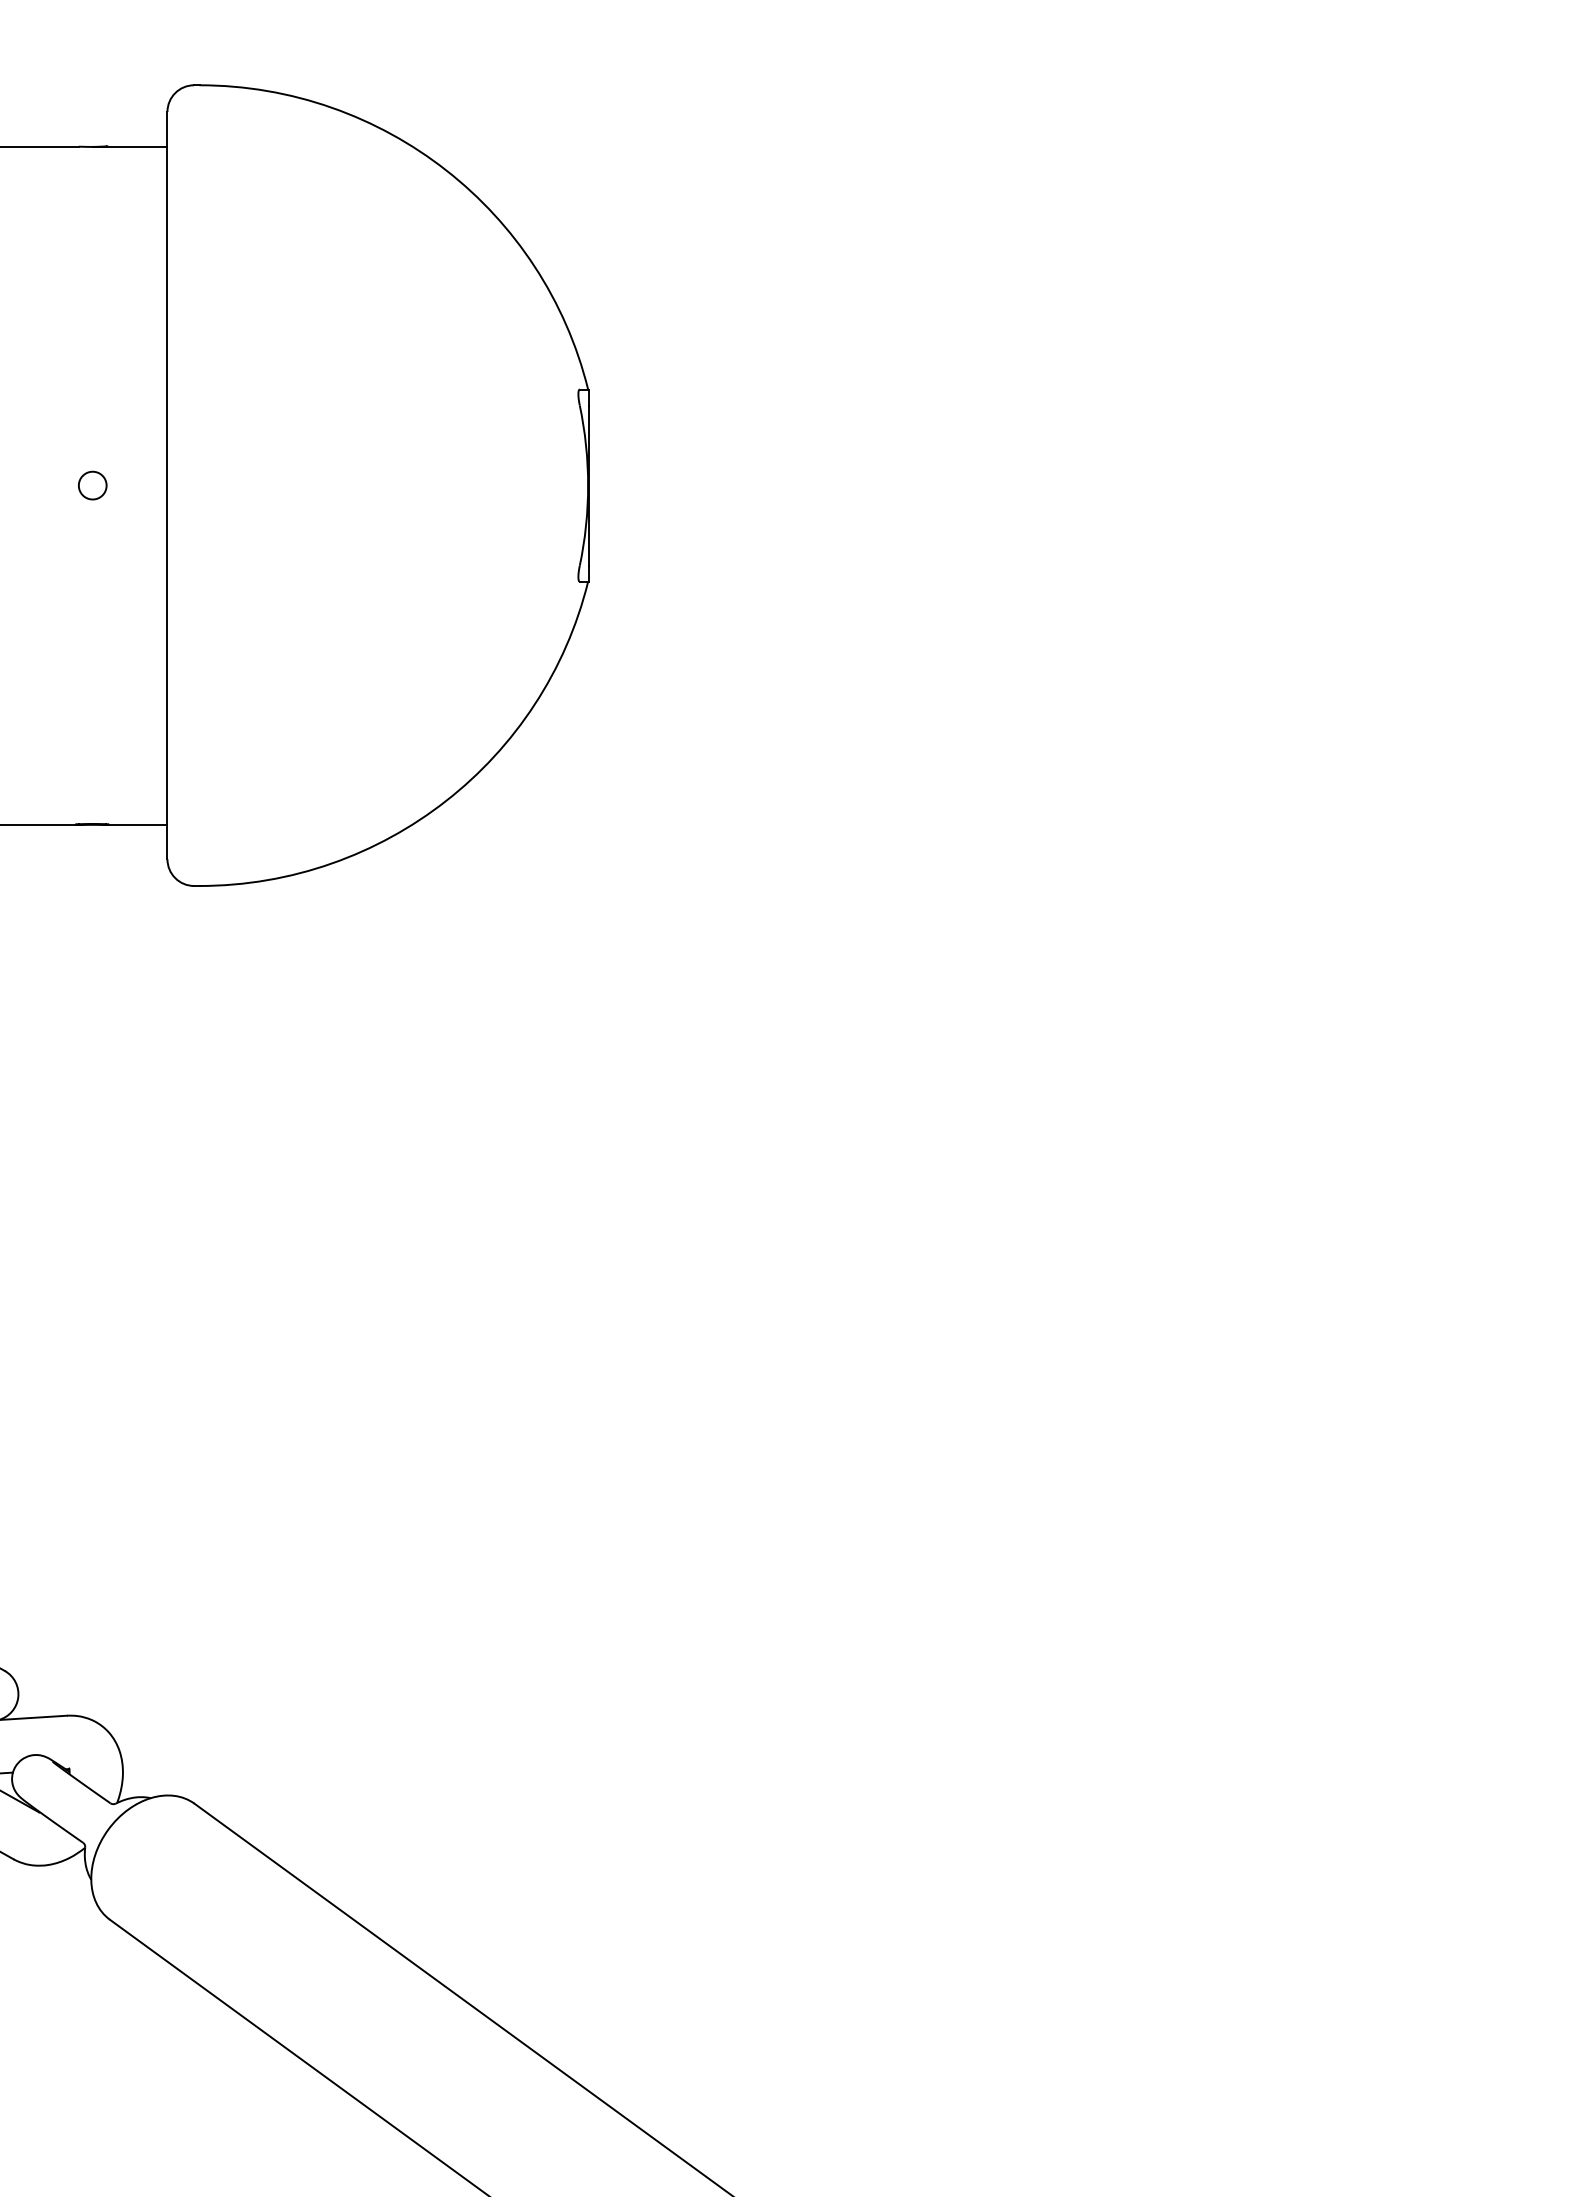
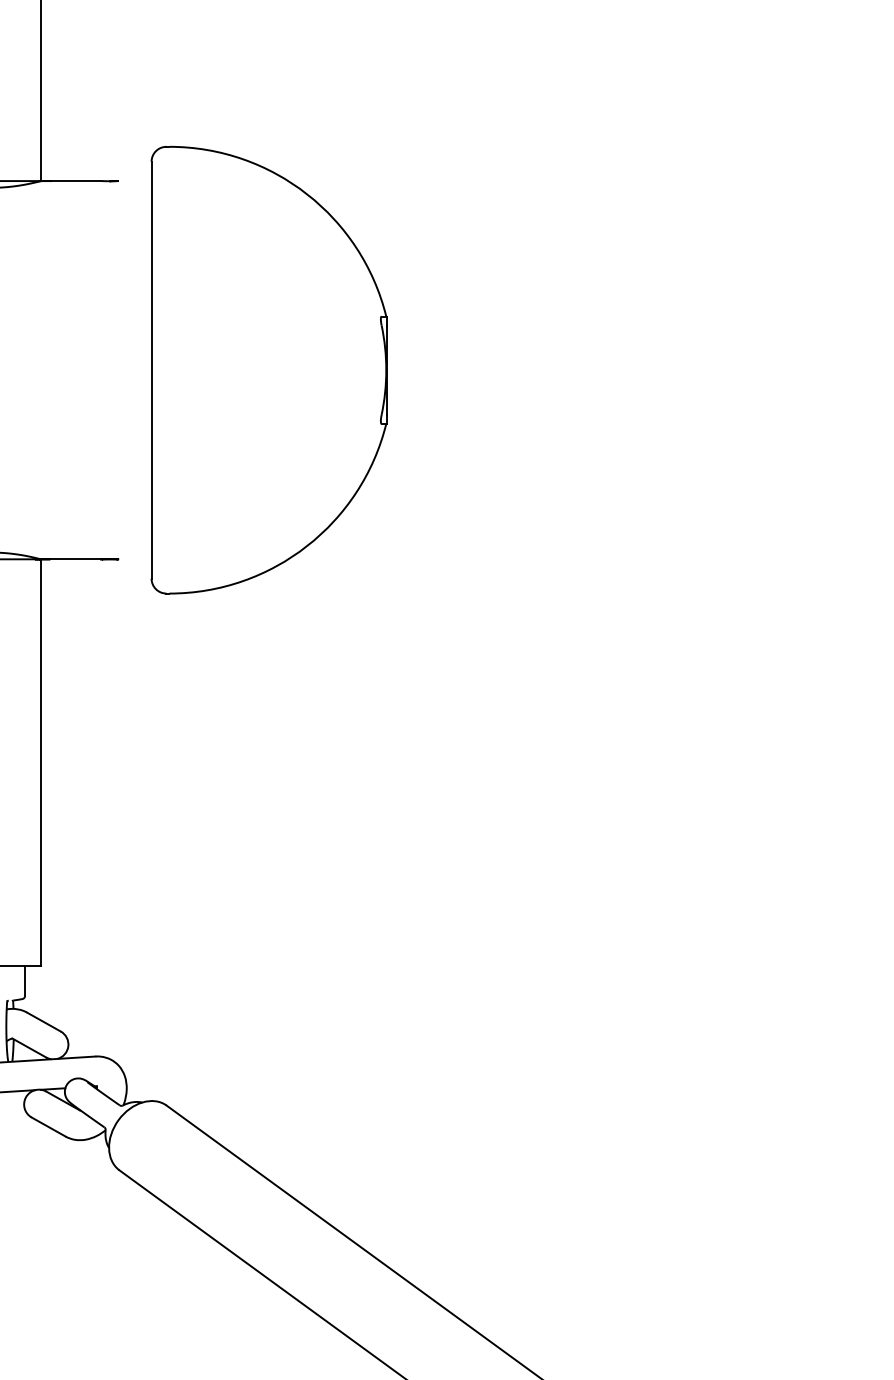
line: (136, 147) -> (134, 181), removed
part: (92, 484) -> (109, 369), removed
line: (136, 824) -> (134, 559), removed

